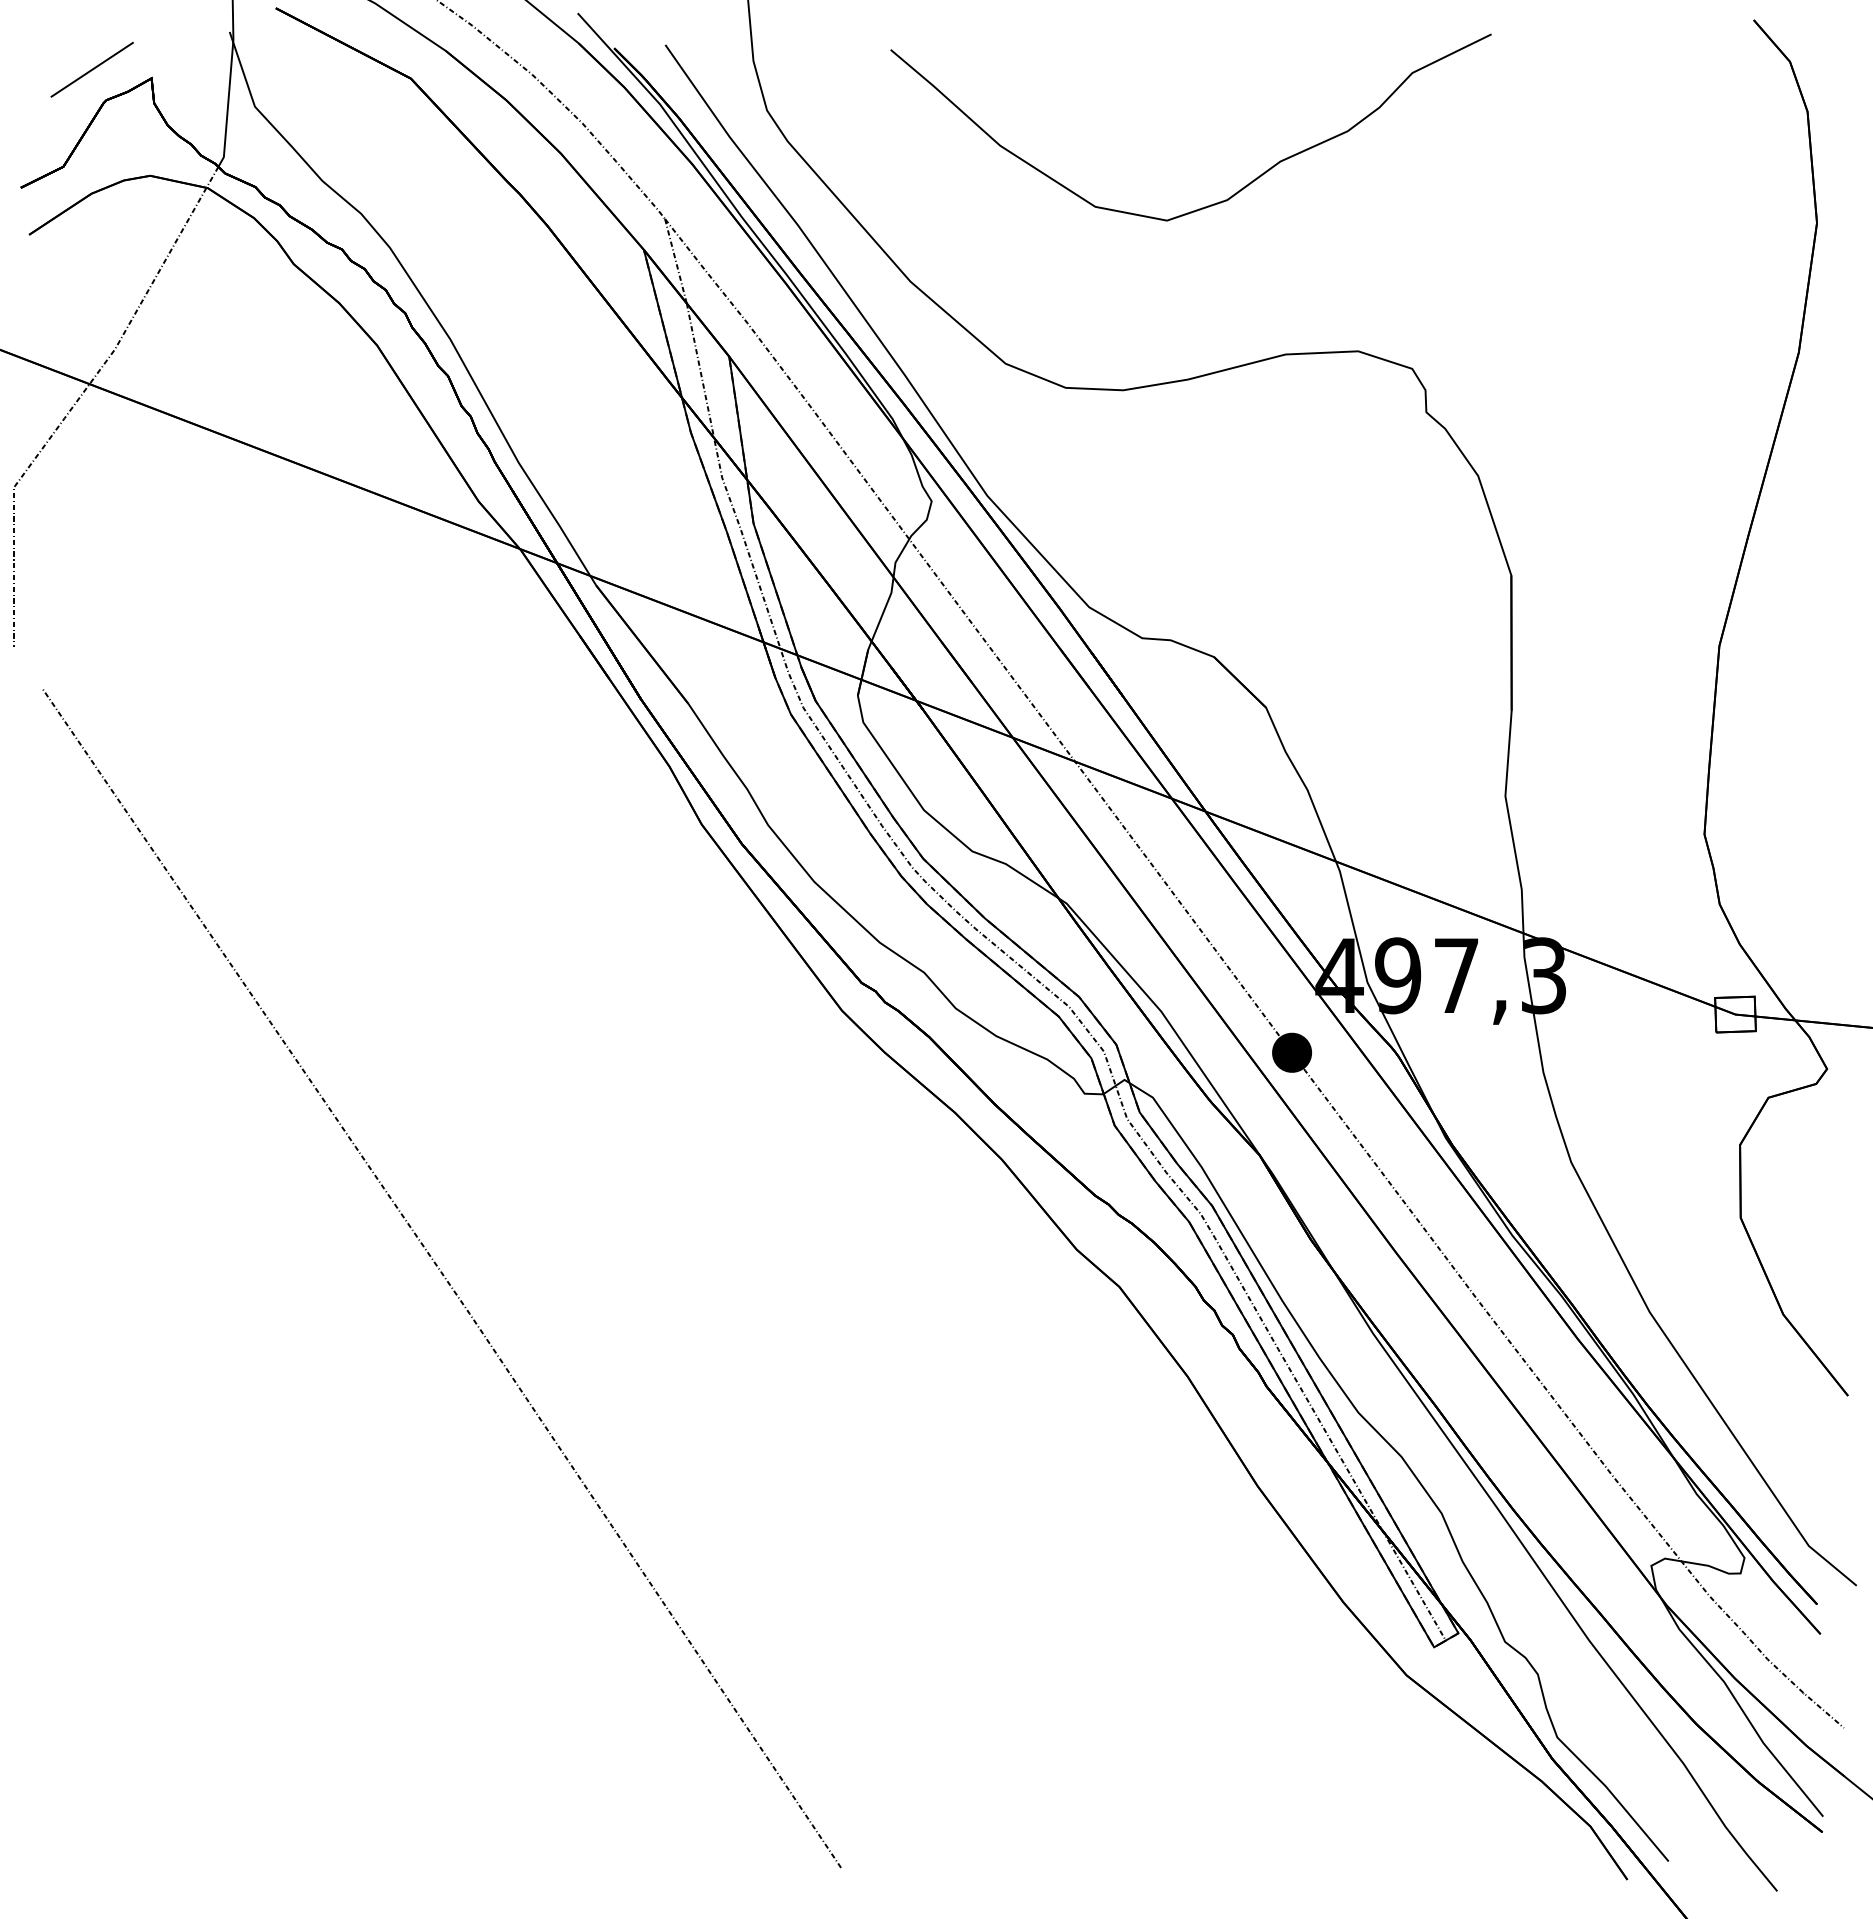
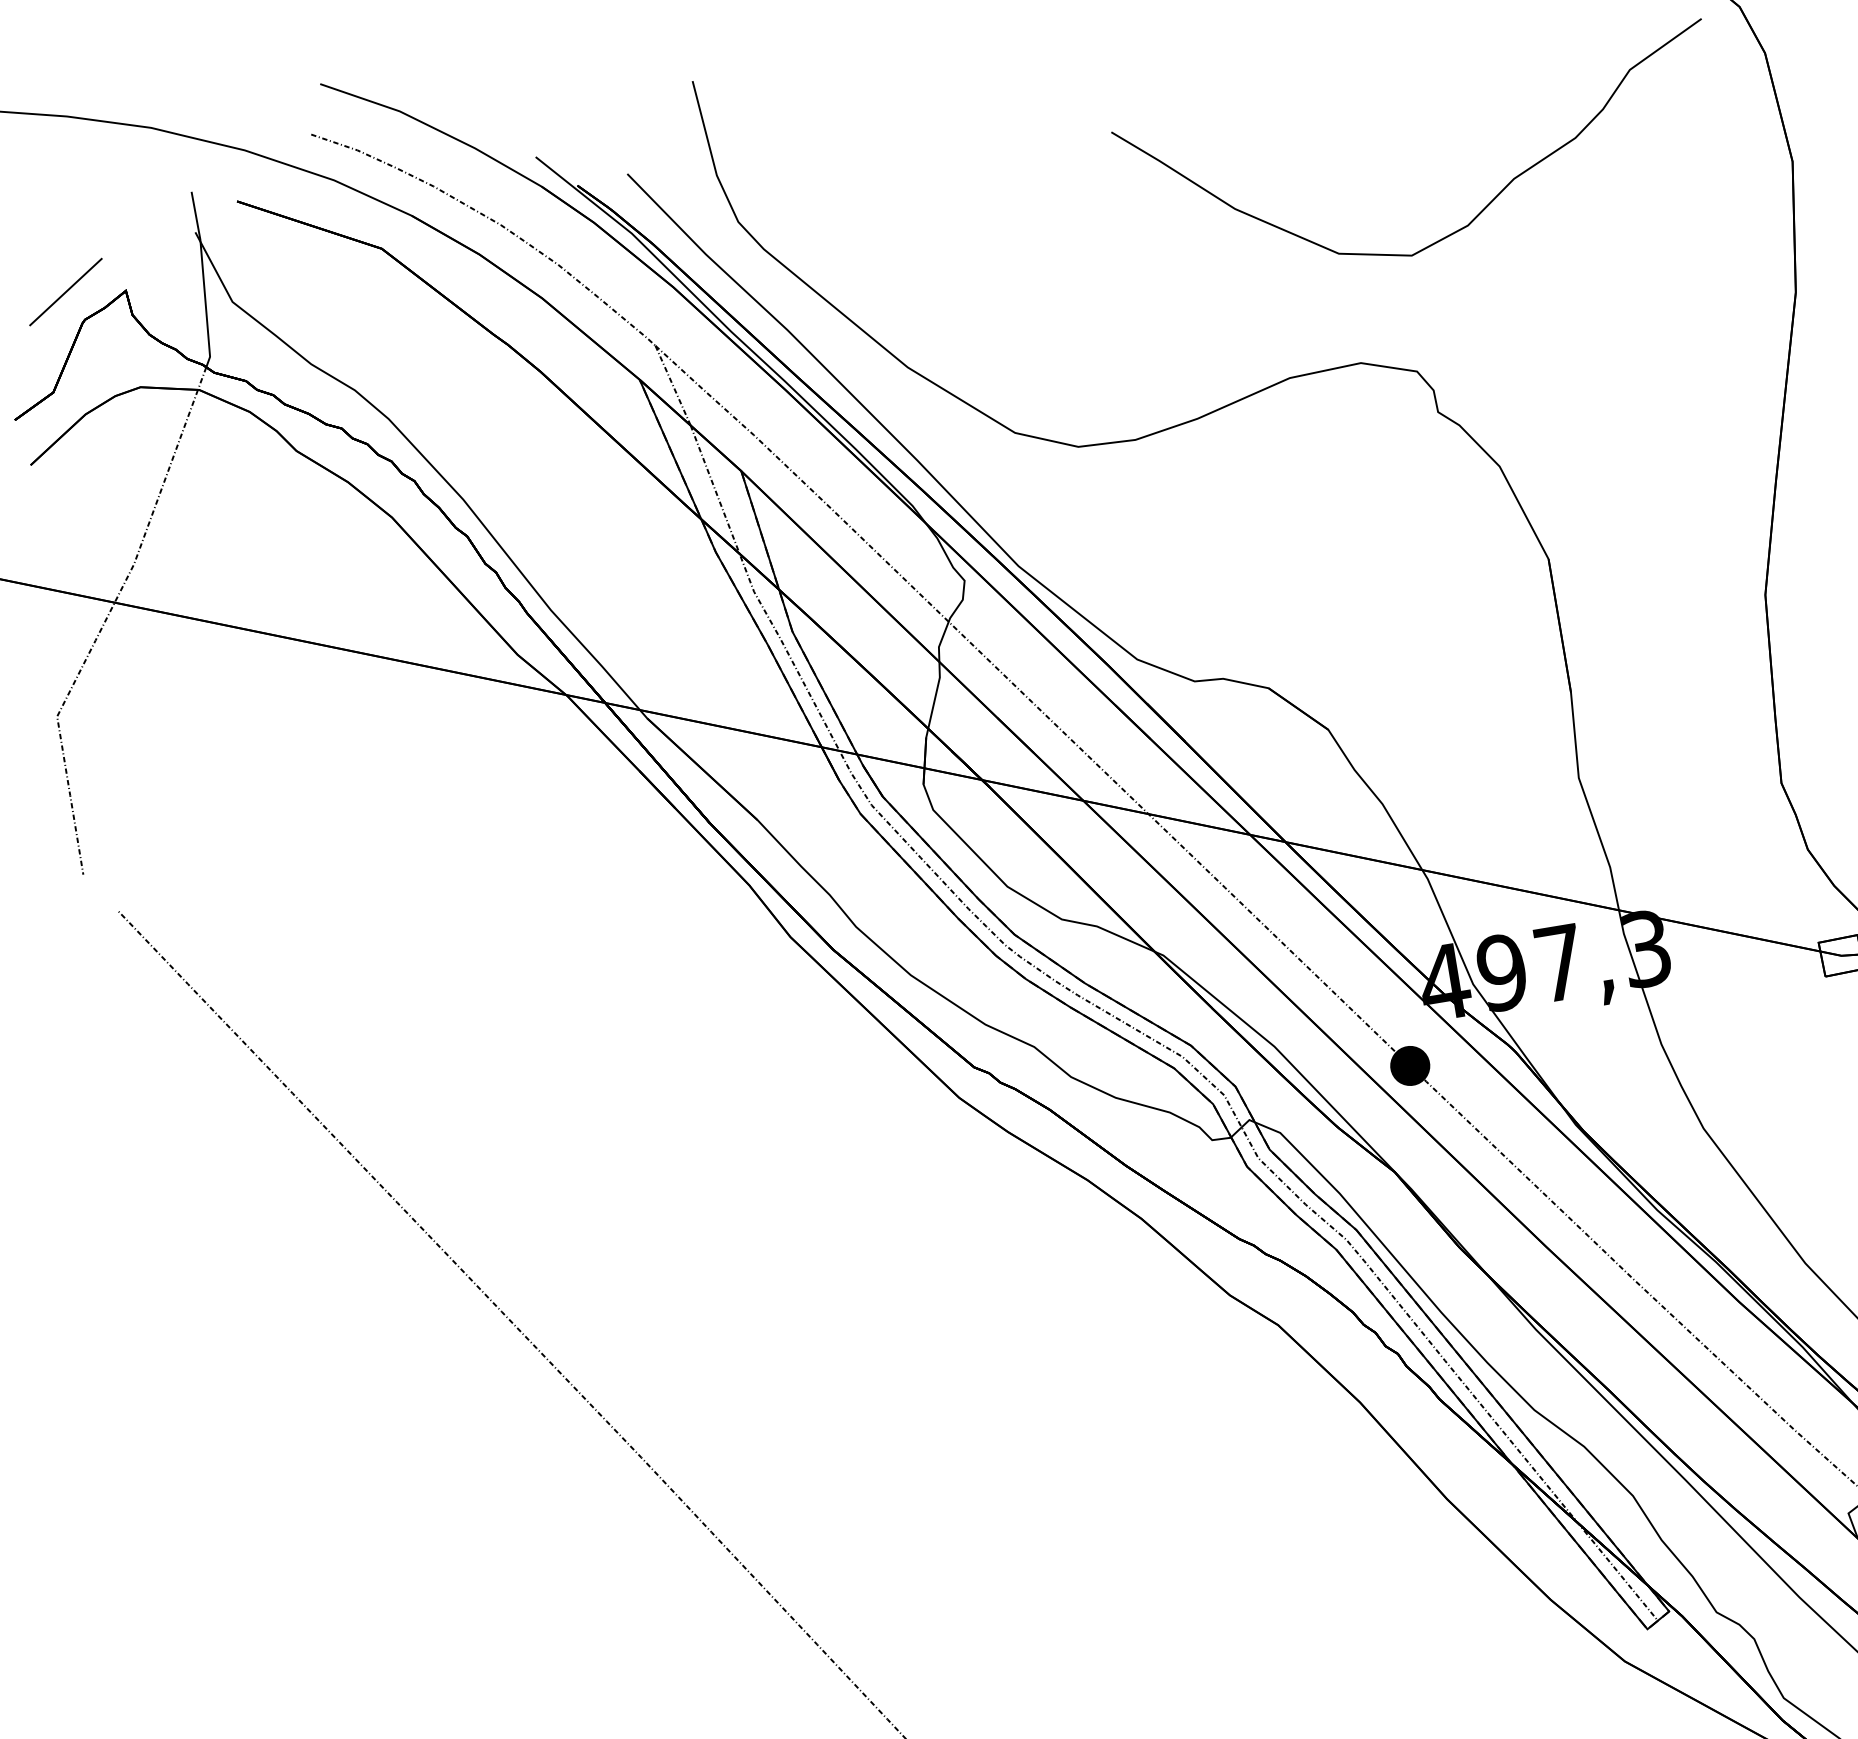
curve: (1238, 190) -> (1477, 214), moved

